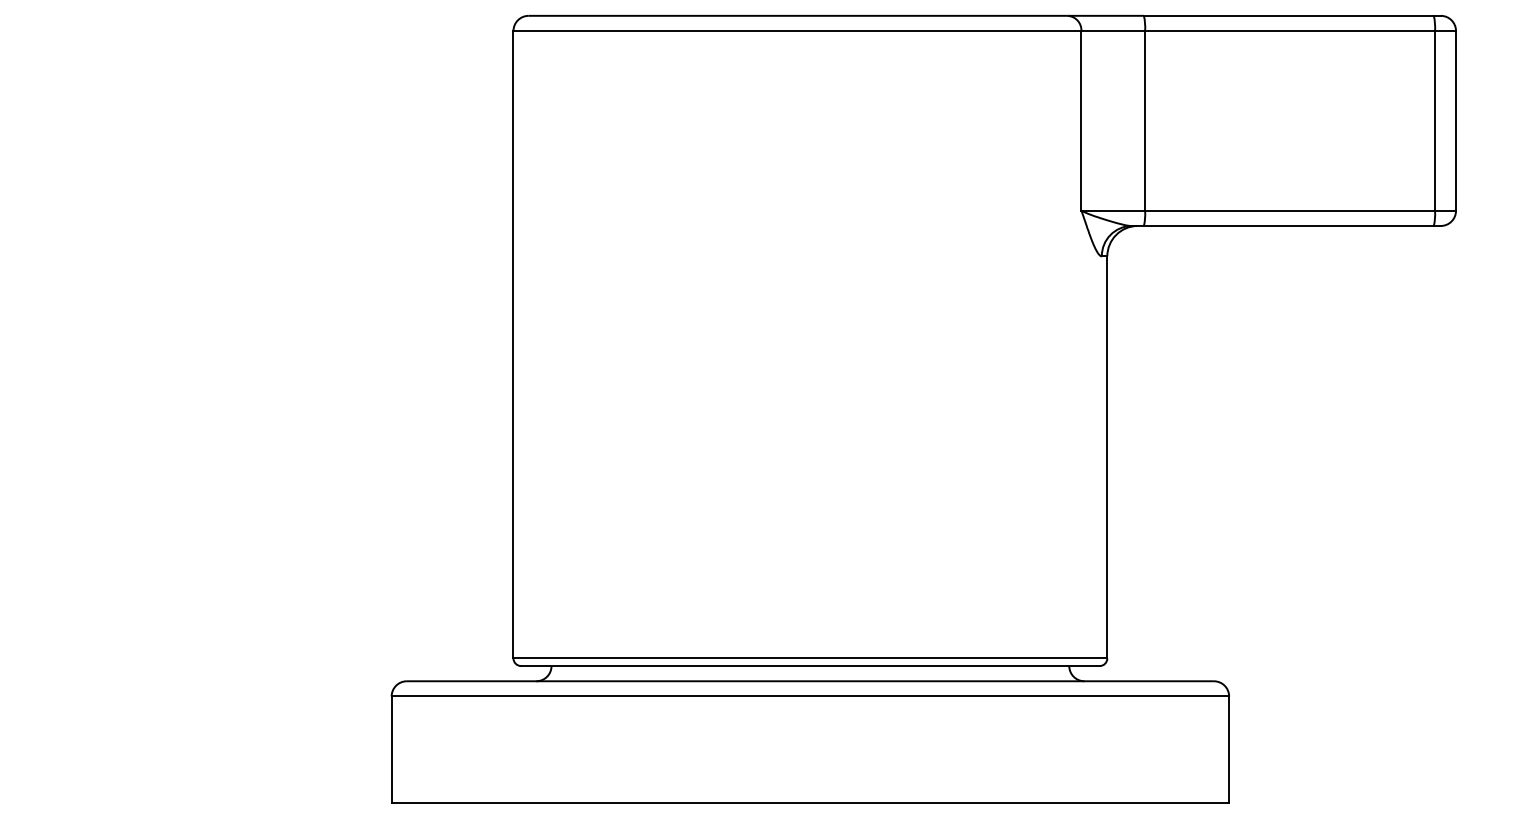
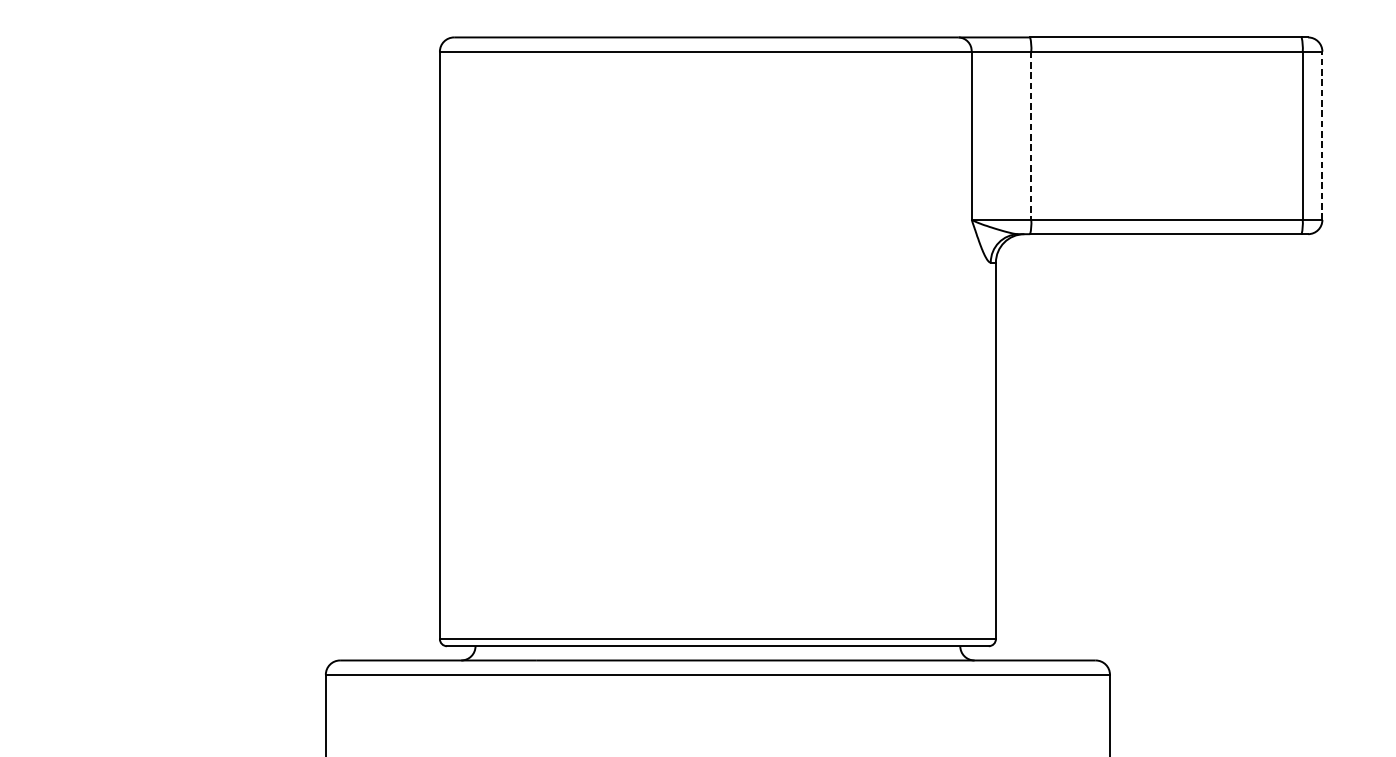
line: (1145, 120) -> (1031, 135), solid -> dashed
line: (1456, 120) -> (1322, 135), solid -> dashed

